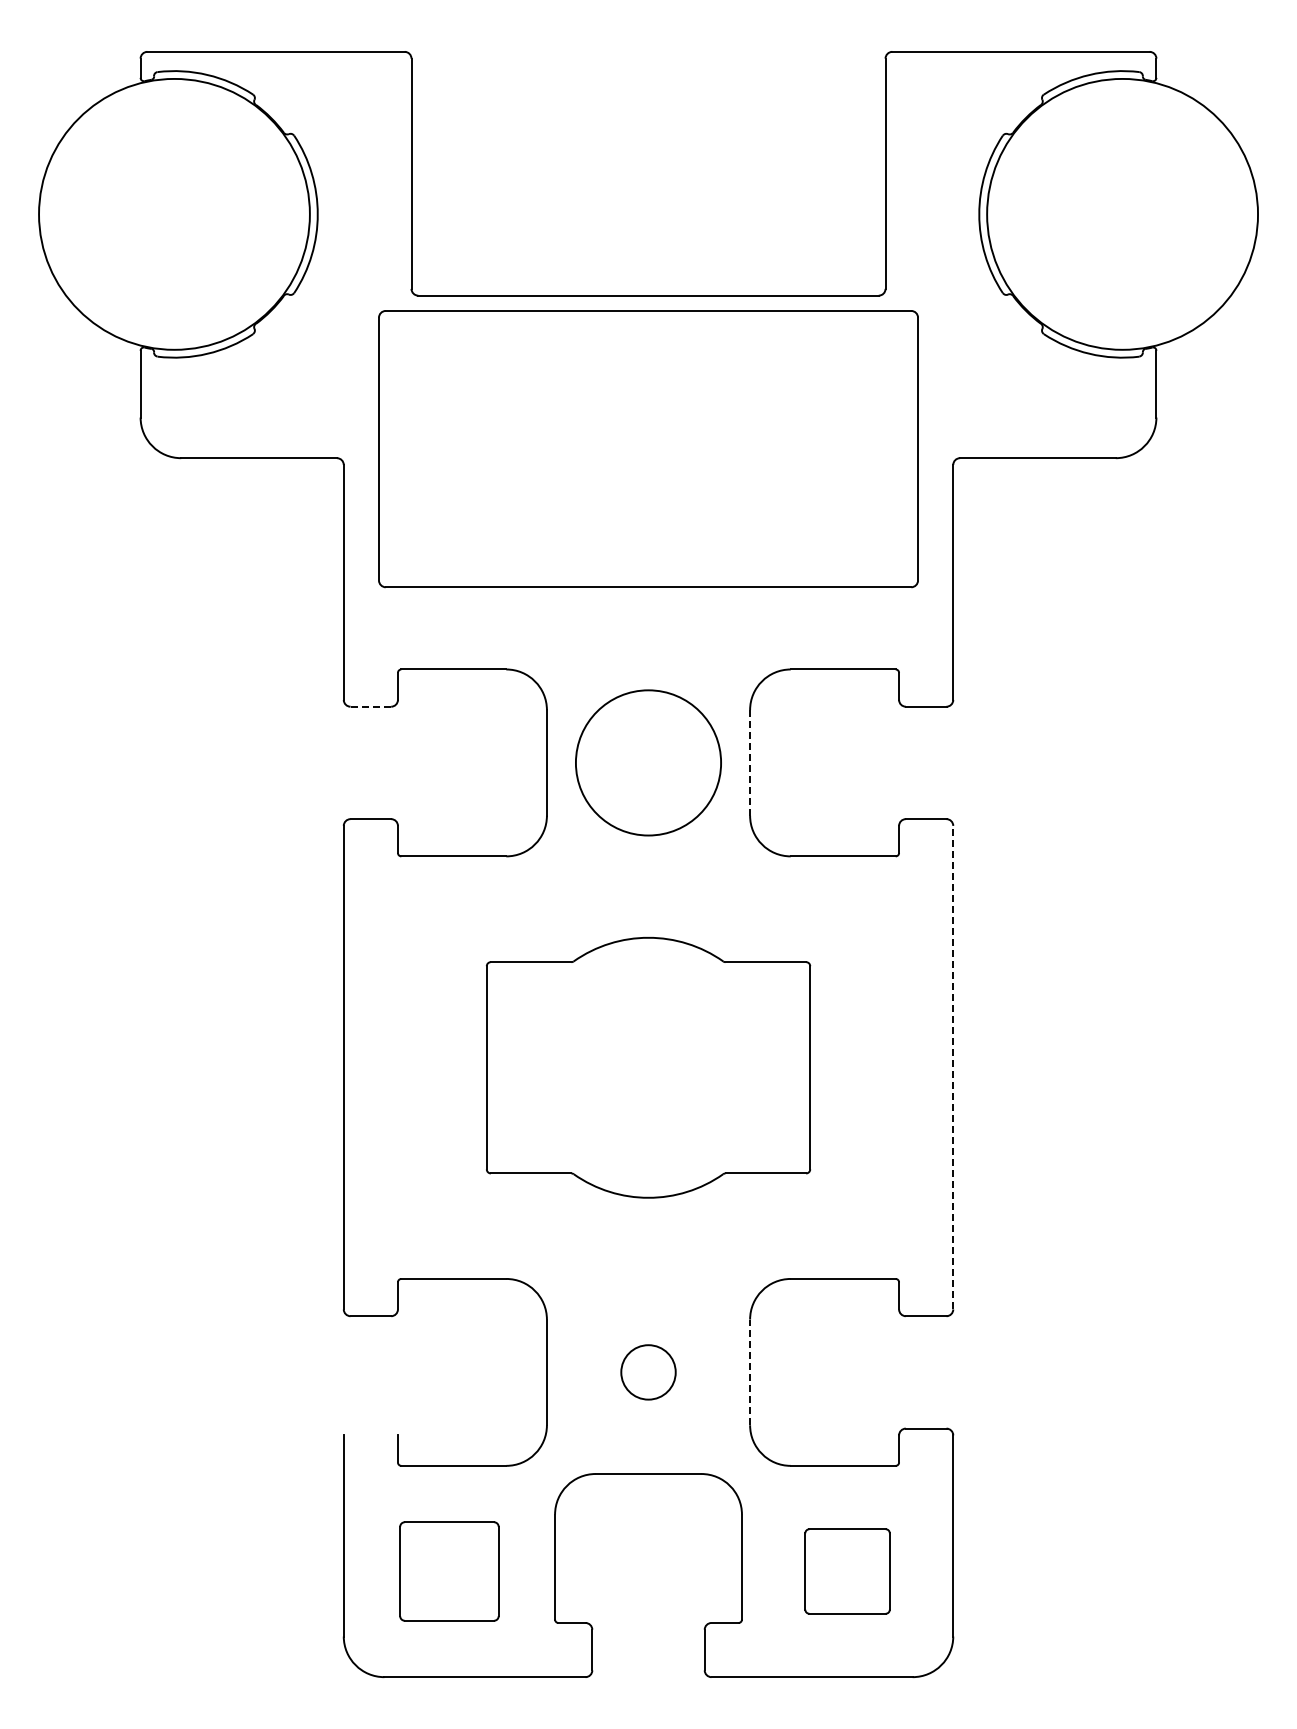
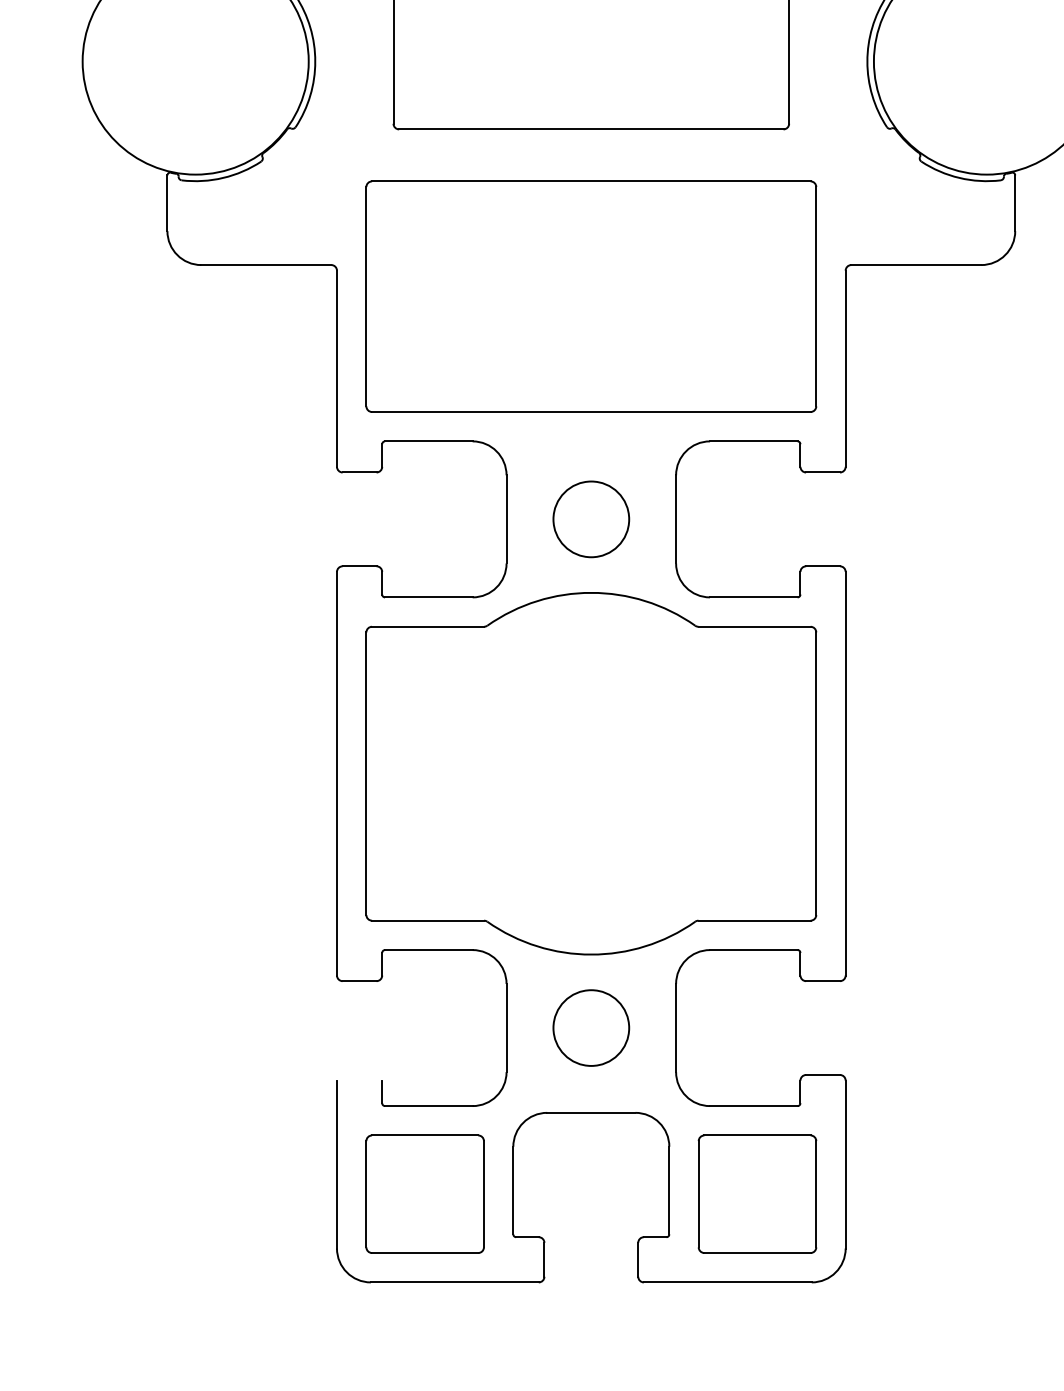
part: (648, 449) -> (591, 297), moved
line: (371, 706) -> (360, 472), dashed -> solid
circle: (648, 762) -> (591, 519), size x0.62
line: (750, 762) -> (676, 519), dashed -> solid
part: (648, 1067) -> (591, 773), size x1.67
line: (953, 1067) -> (845, 773), dashed -> solid
circle: (648, 1372) -> (591, 1028), size x1.67
line: (750, 1372) -> (676, 1028), dashed -> solid
part: (449, 1571) -> (425, 1194), size x1.43
part: (847, 1571) -> (757, 1194), size x1.67

